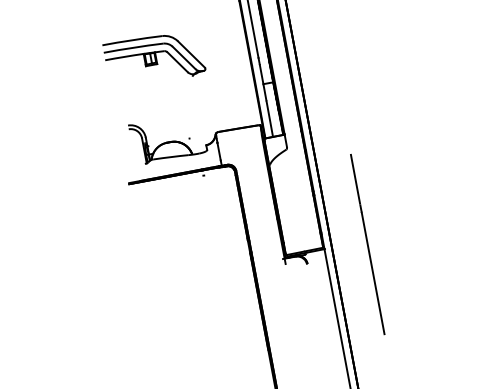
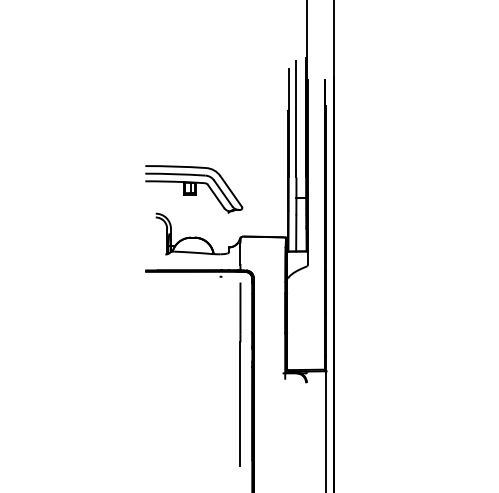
part: (155, 59) -> (194, 189), moved
line: (367, 244) -> (240, 374), moved

